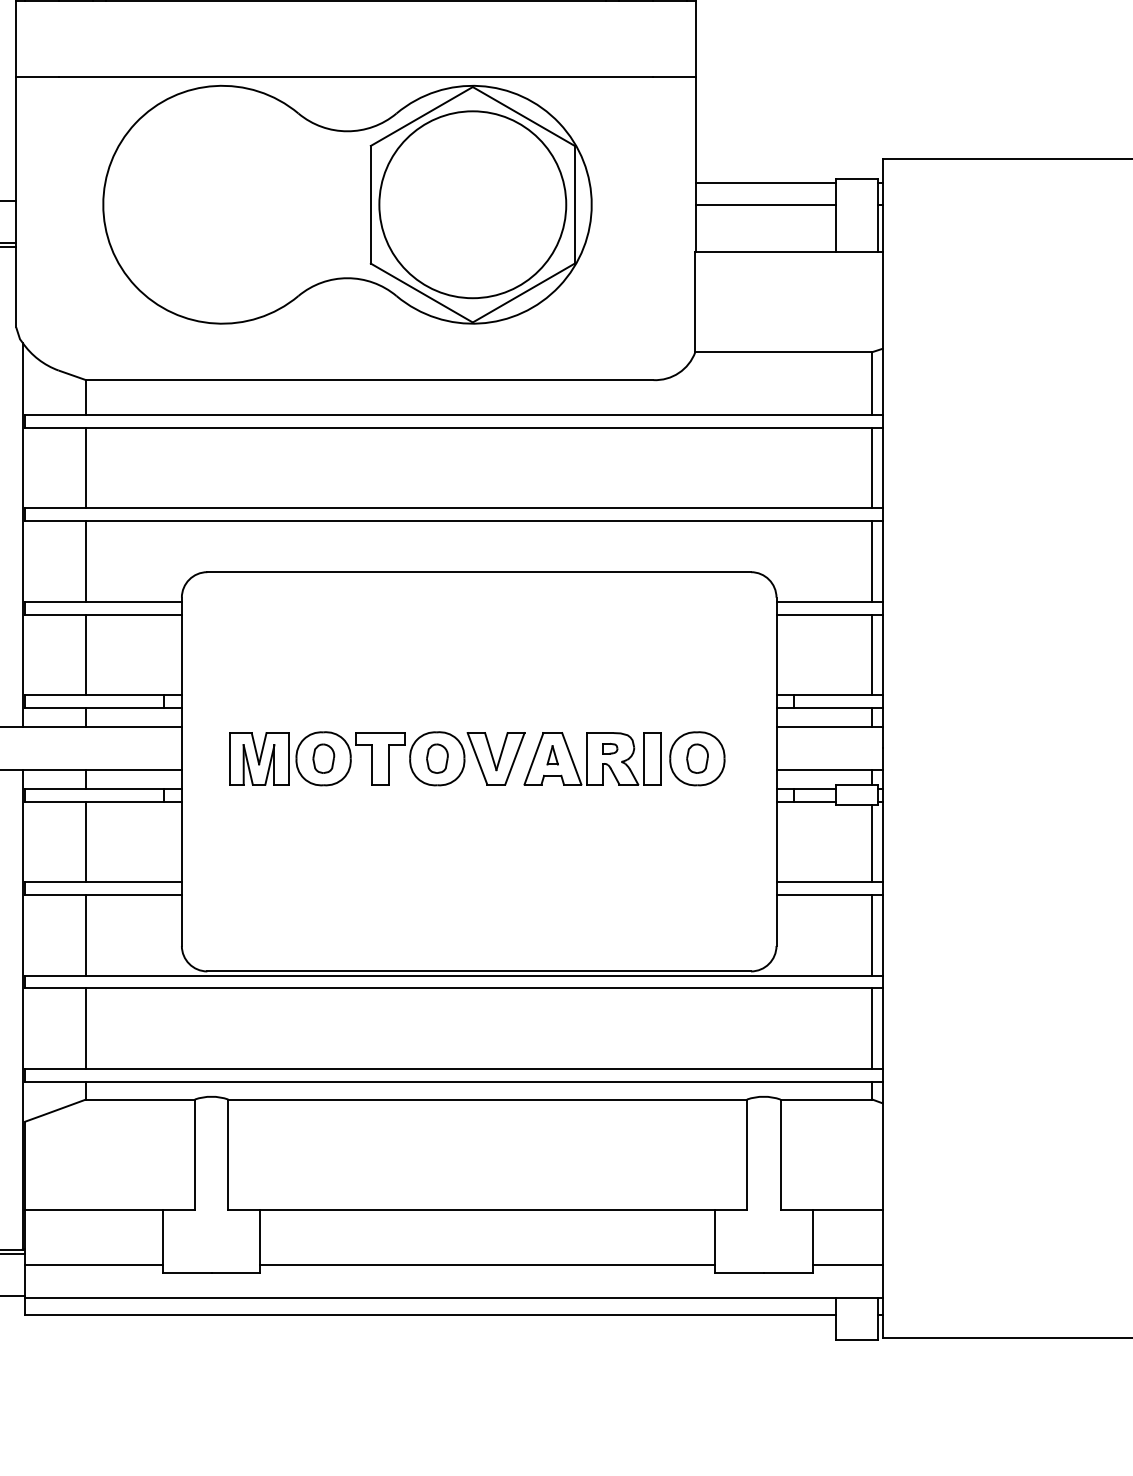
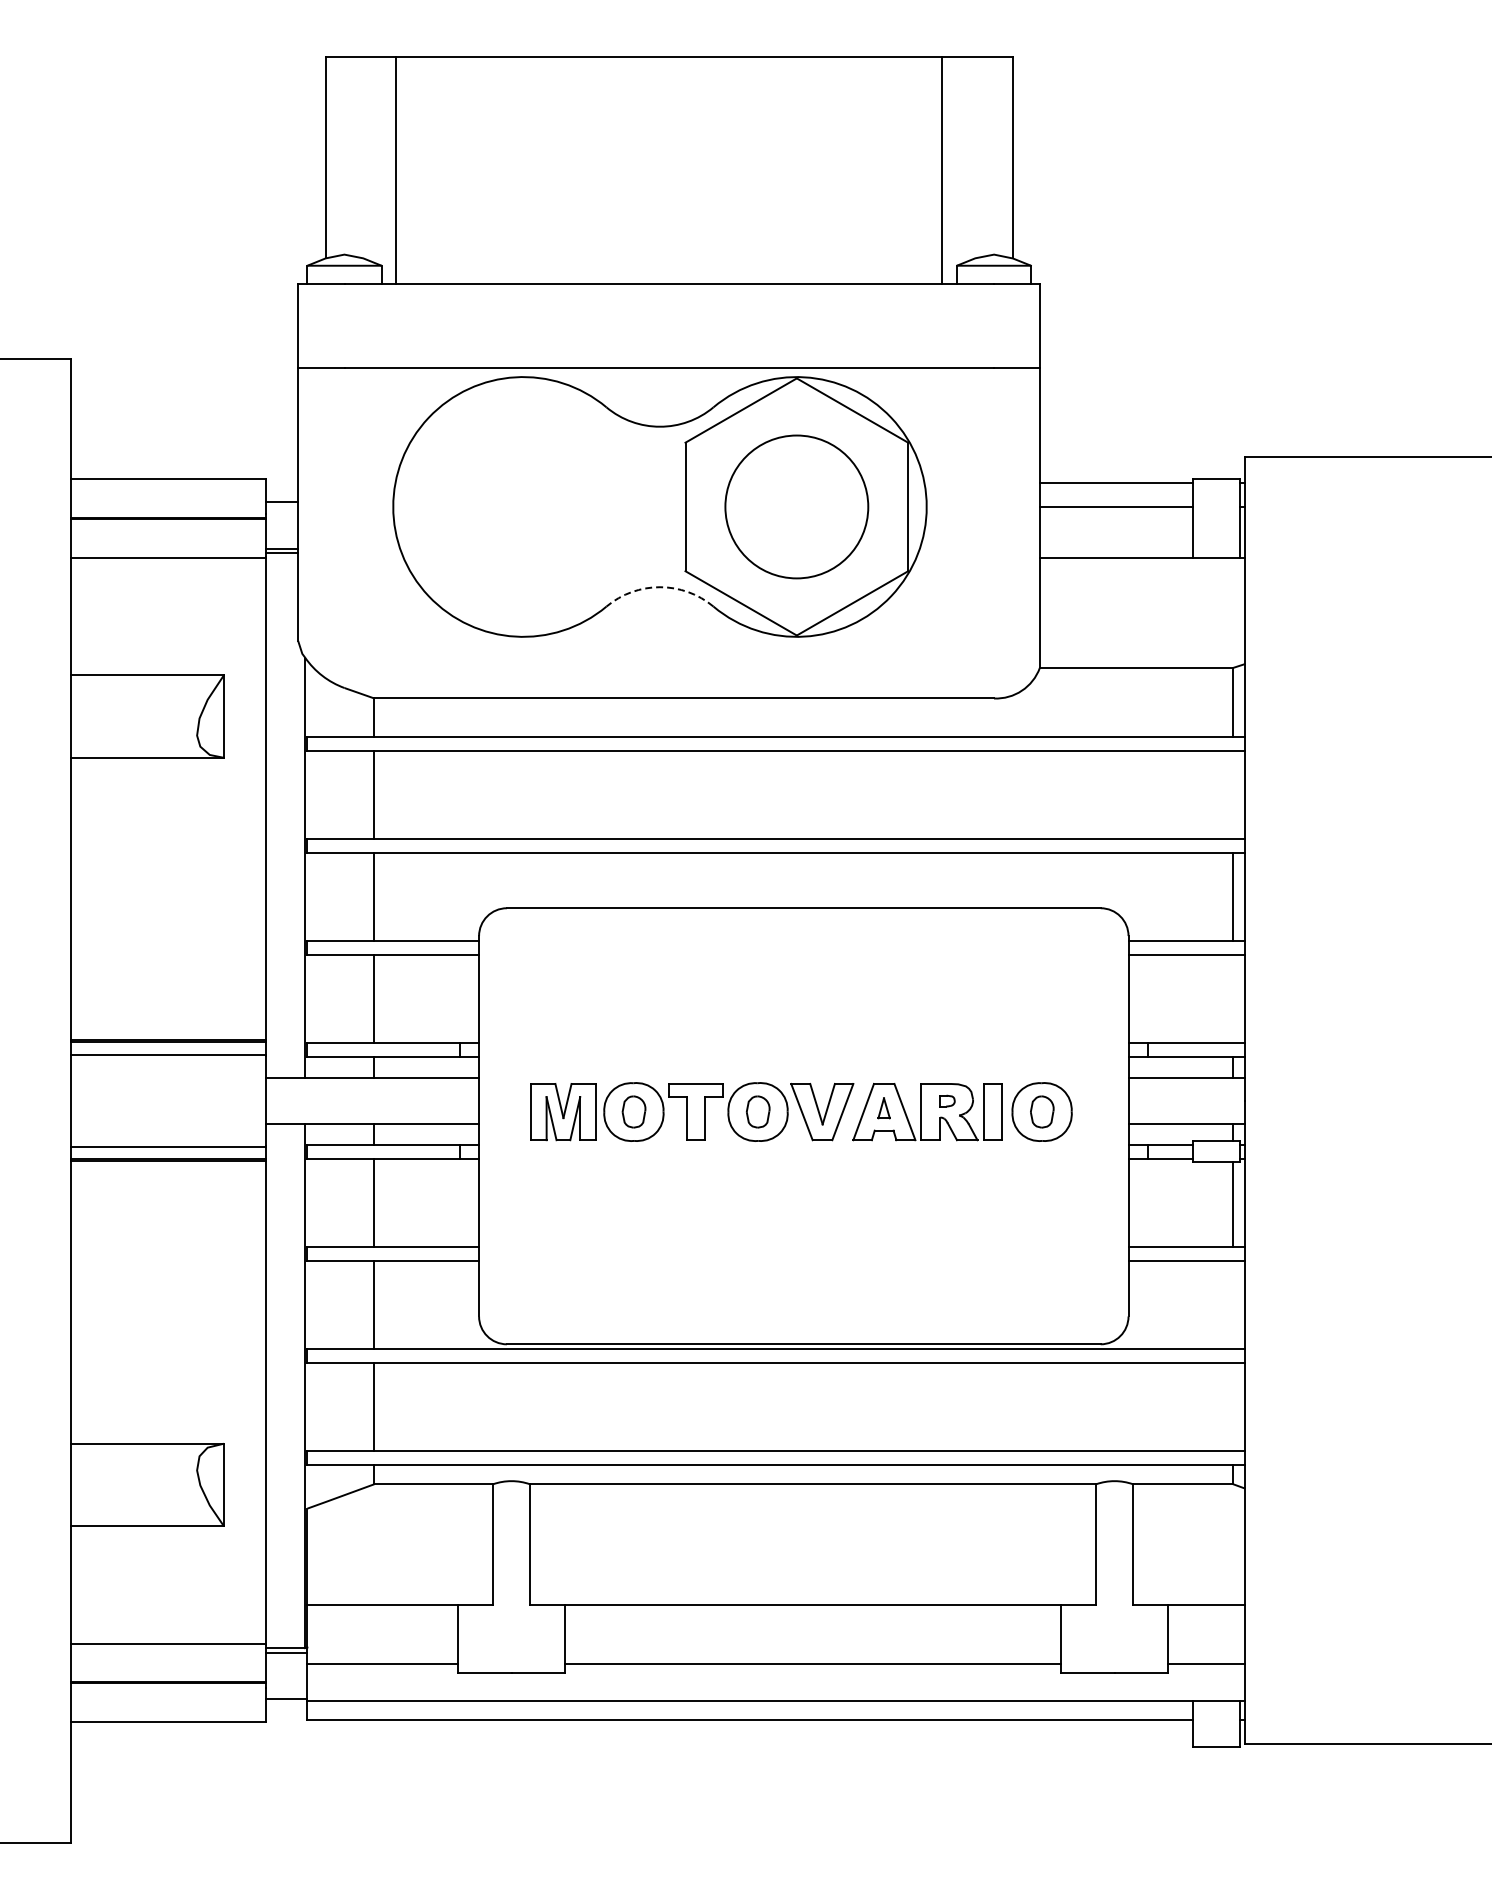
circle: (472, 204) -> (796, 506), size x0.7
arc: (347, 278) -> (660, 587), solid -> dashed
line: (872, 468) -> (1233, 794), removed
line: (872, 654) -> (1233, 998), removed
line: (872, 934) -> (1233, 1304), removed
line: (872, 1028) -> (1233, 1406), removed

